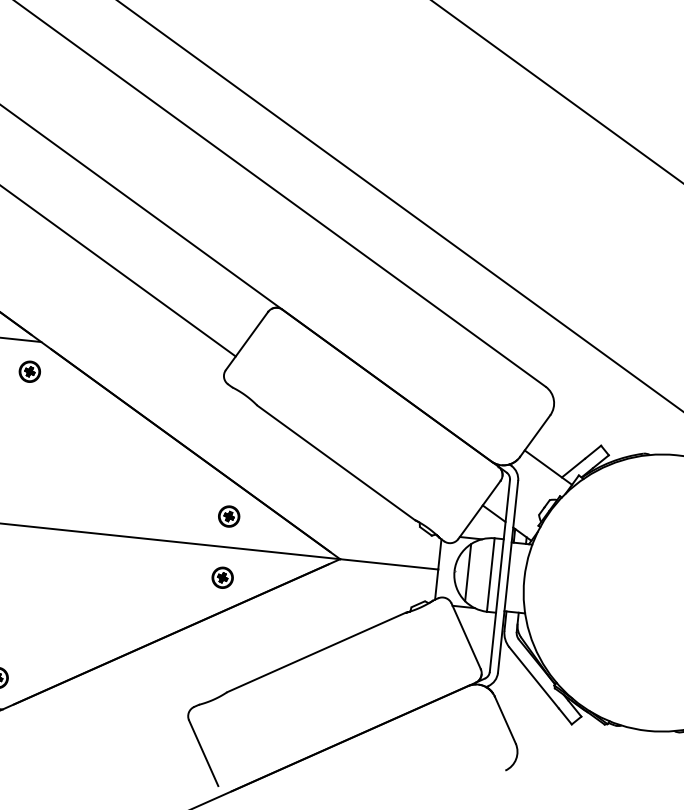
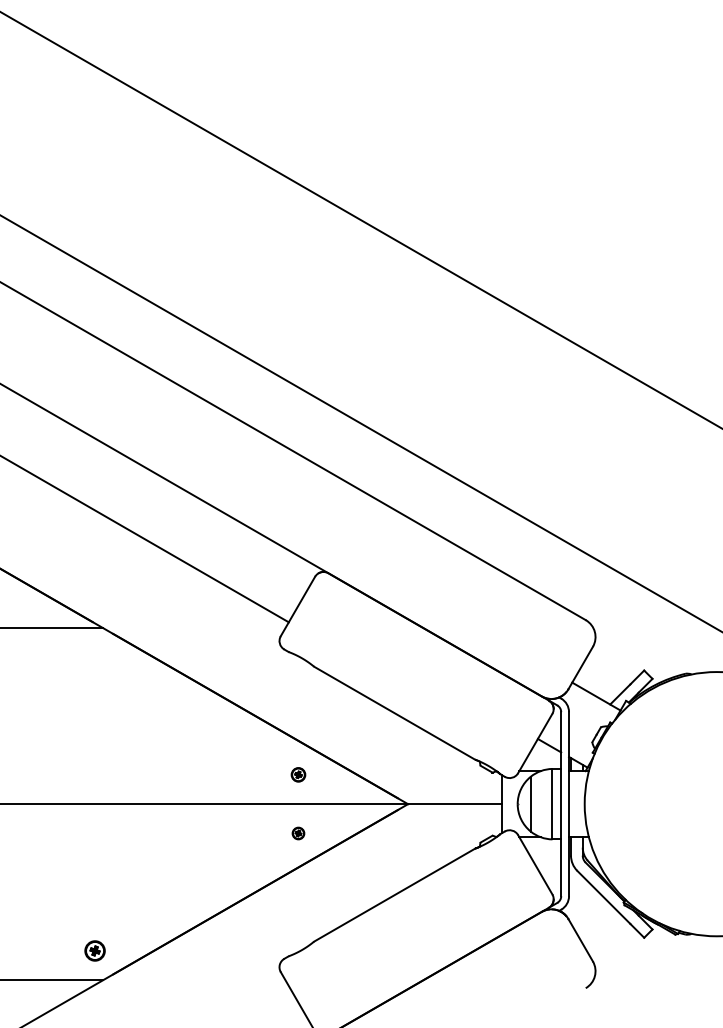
part: (29, 370) -> (94, 656), removed
part: (229, 516) -> (298, 774), size x0.7
part: (222, 577) -> (298, 833), size x0.6

